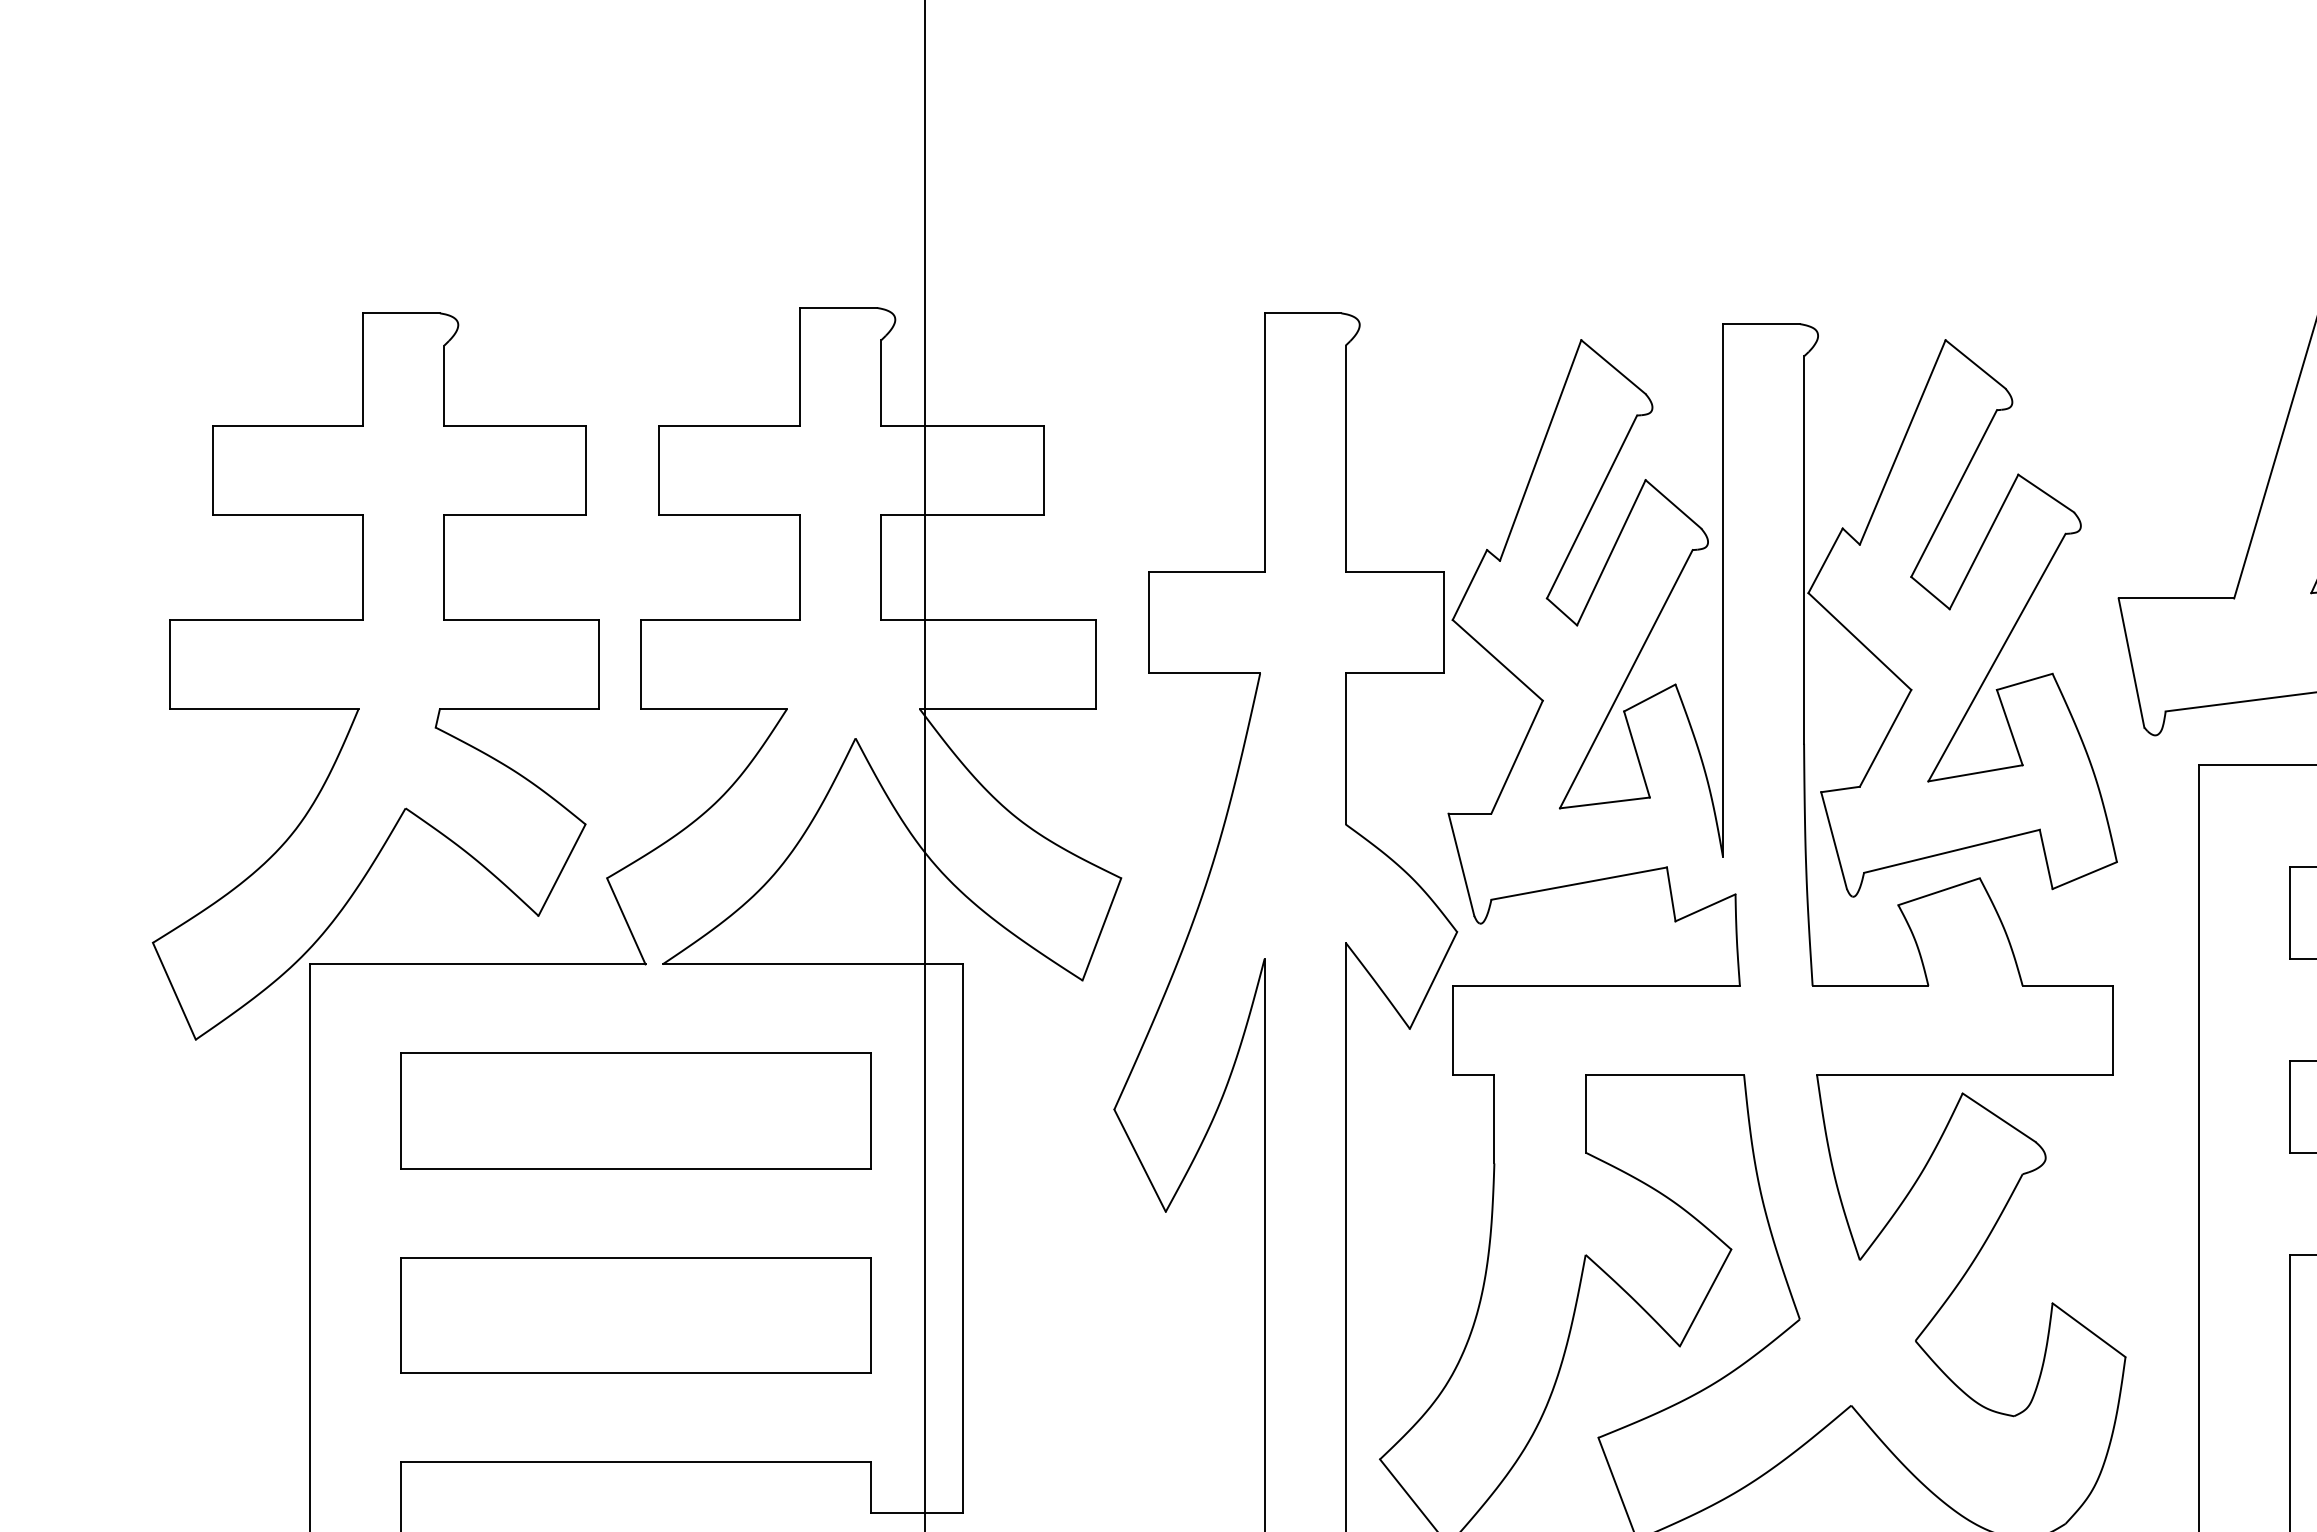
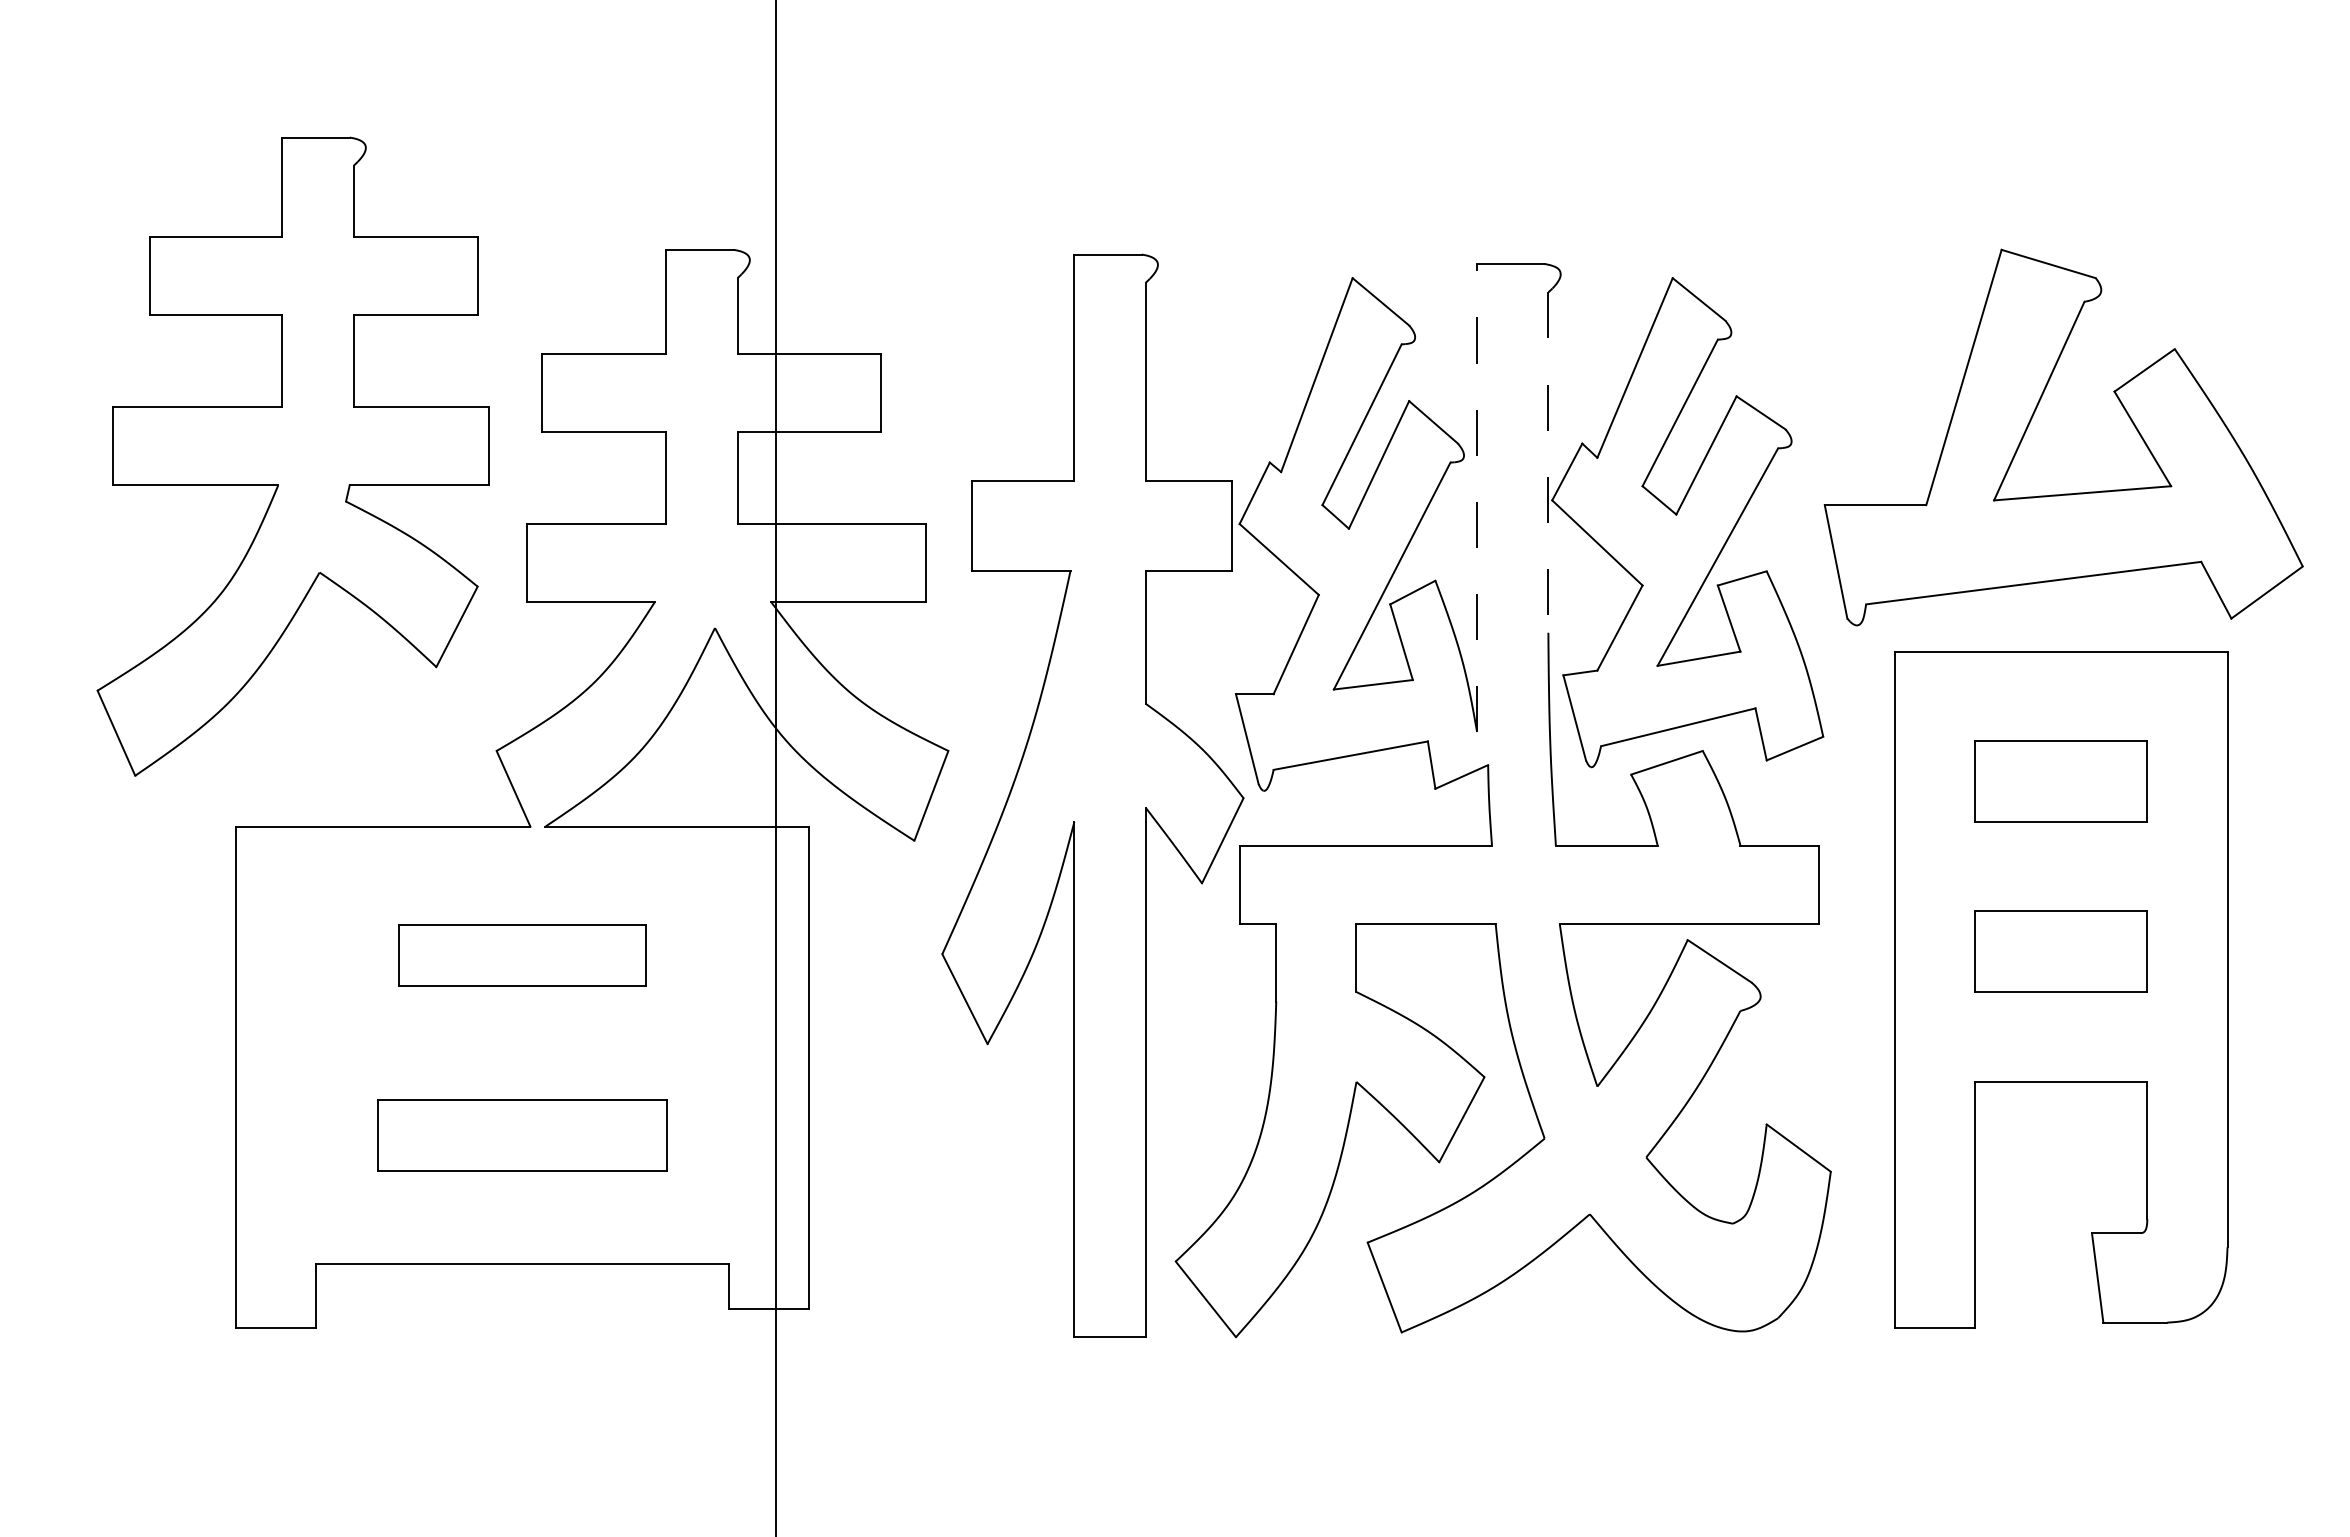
line: (1804, 551) -> (1548, 463), solid -> dashed
line: (1723, 589) -> (1477, 497), solid -> dashed
part: (374, 676) -> (292, 456), moved
part: (636, 1111) -> (522, 955), size x0.6
part: (636, 1315) -> (522, 1135), size x0.7

